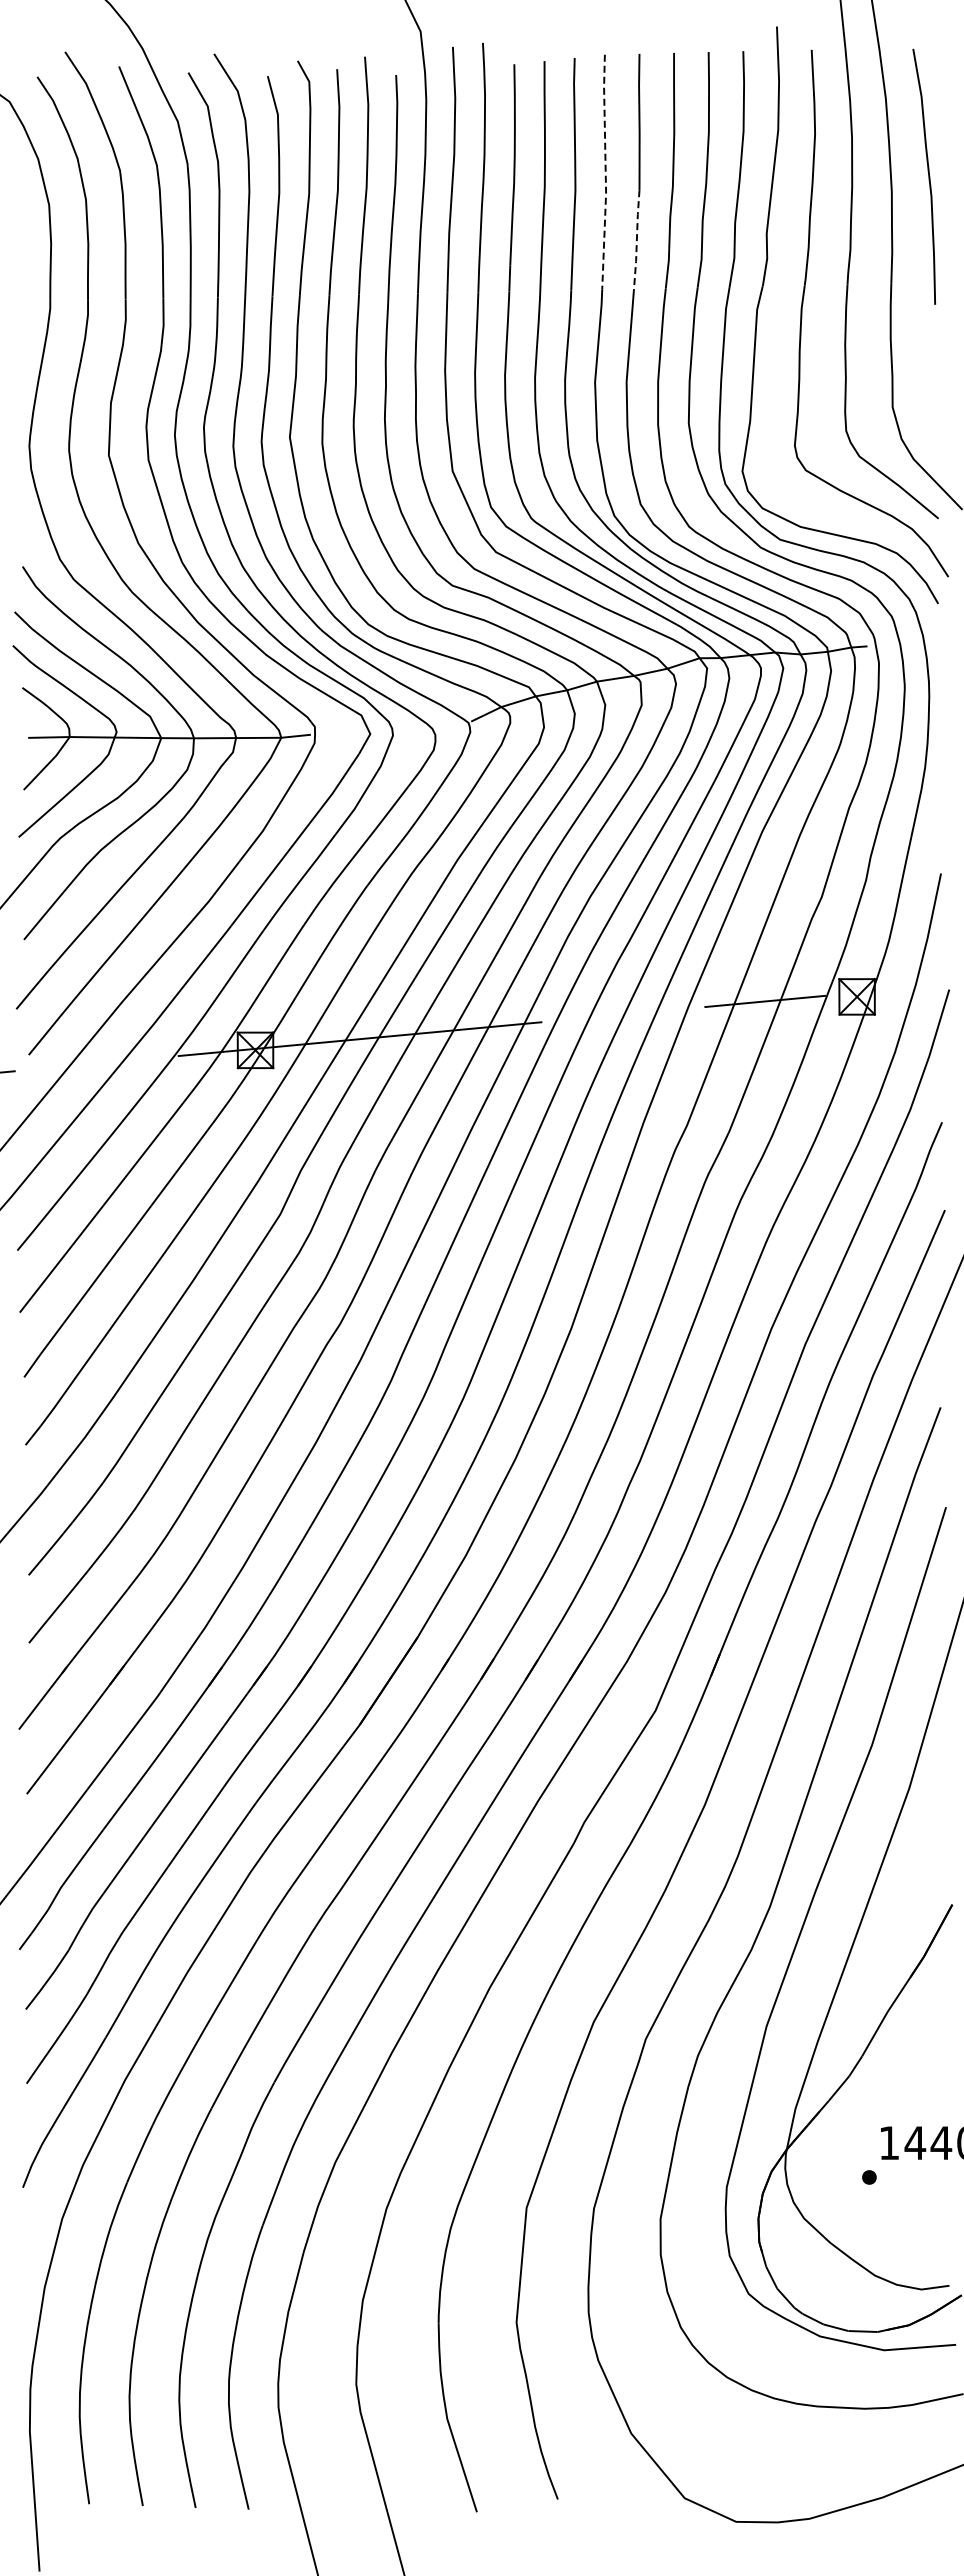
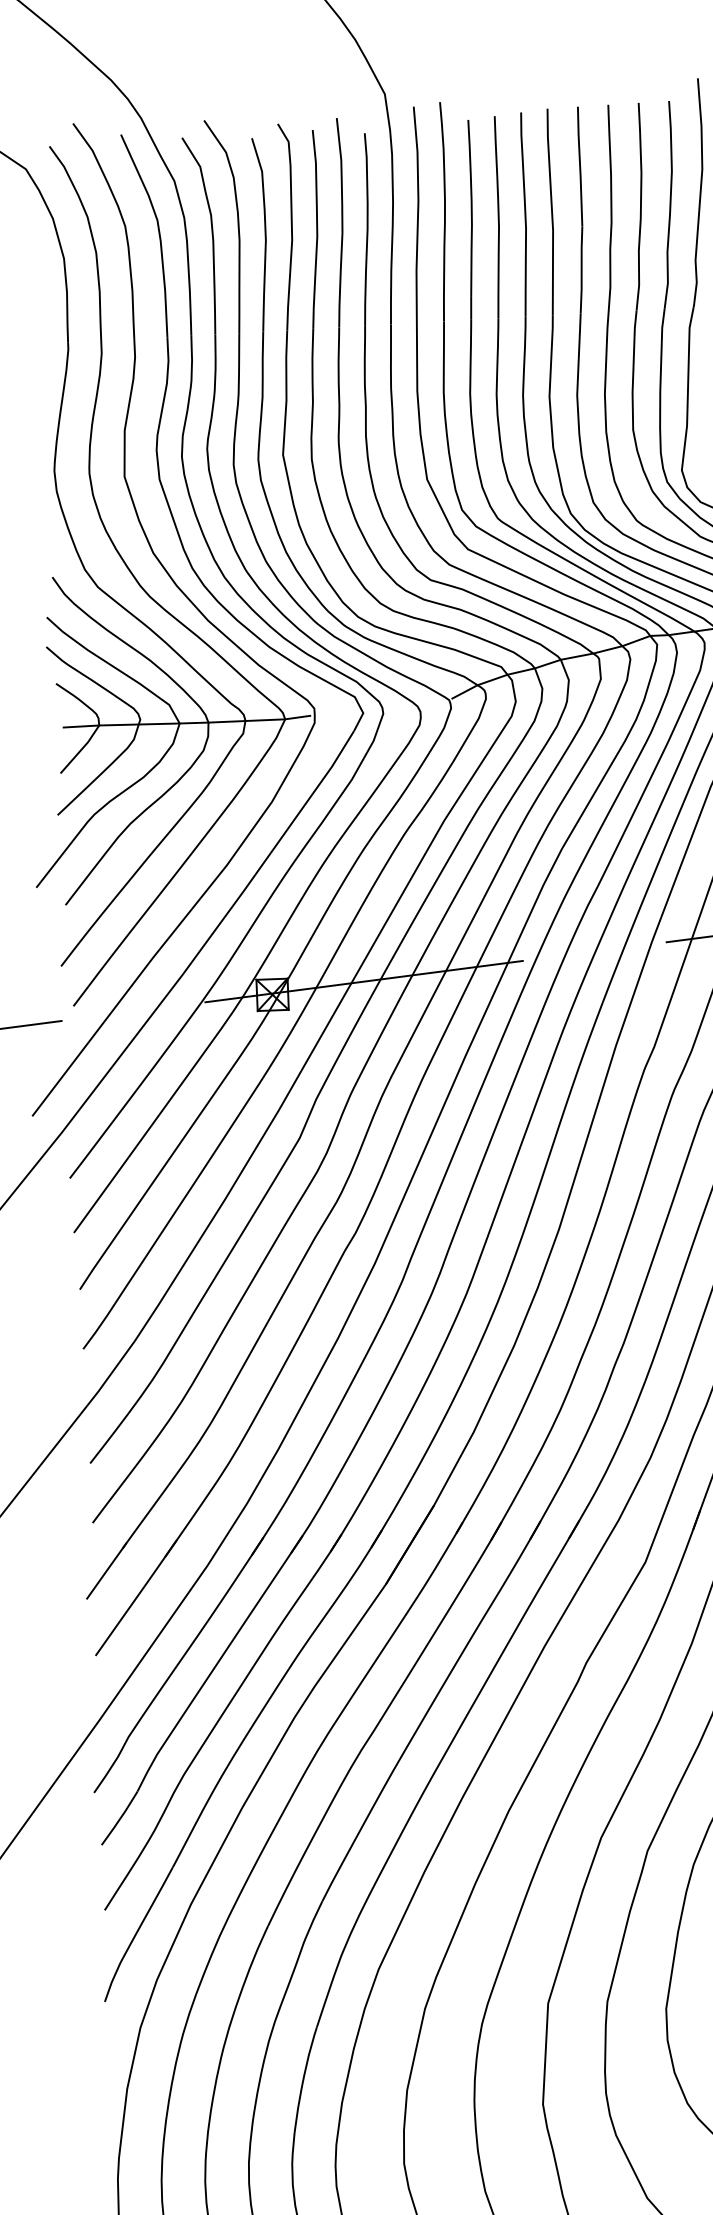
line: (605, 172) -> (551, 212), dashed -> solid
line: (636, 239) -> (581, 269), dashed -> solid

